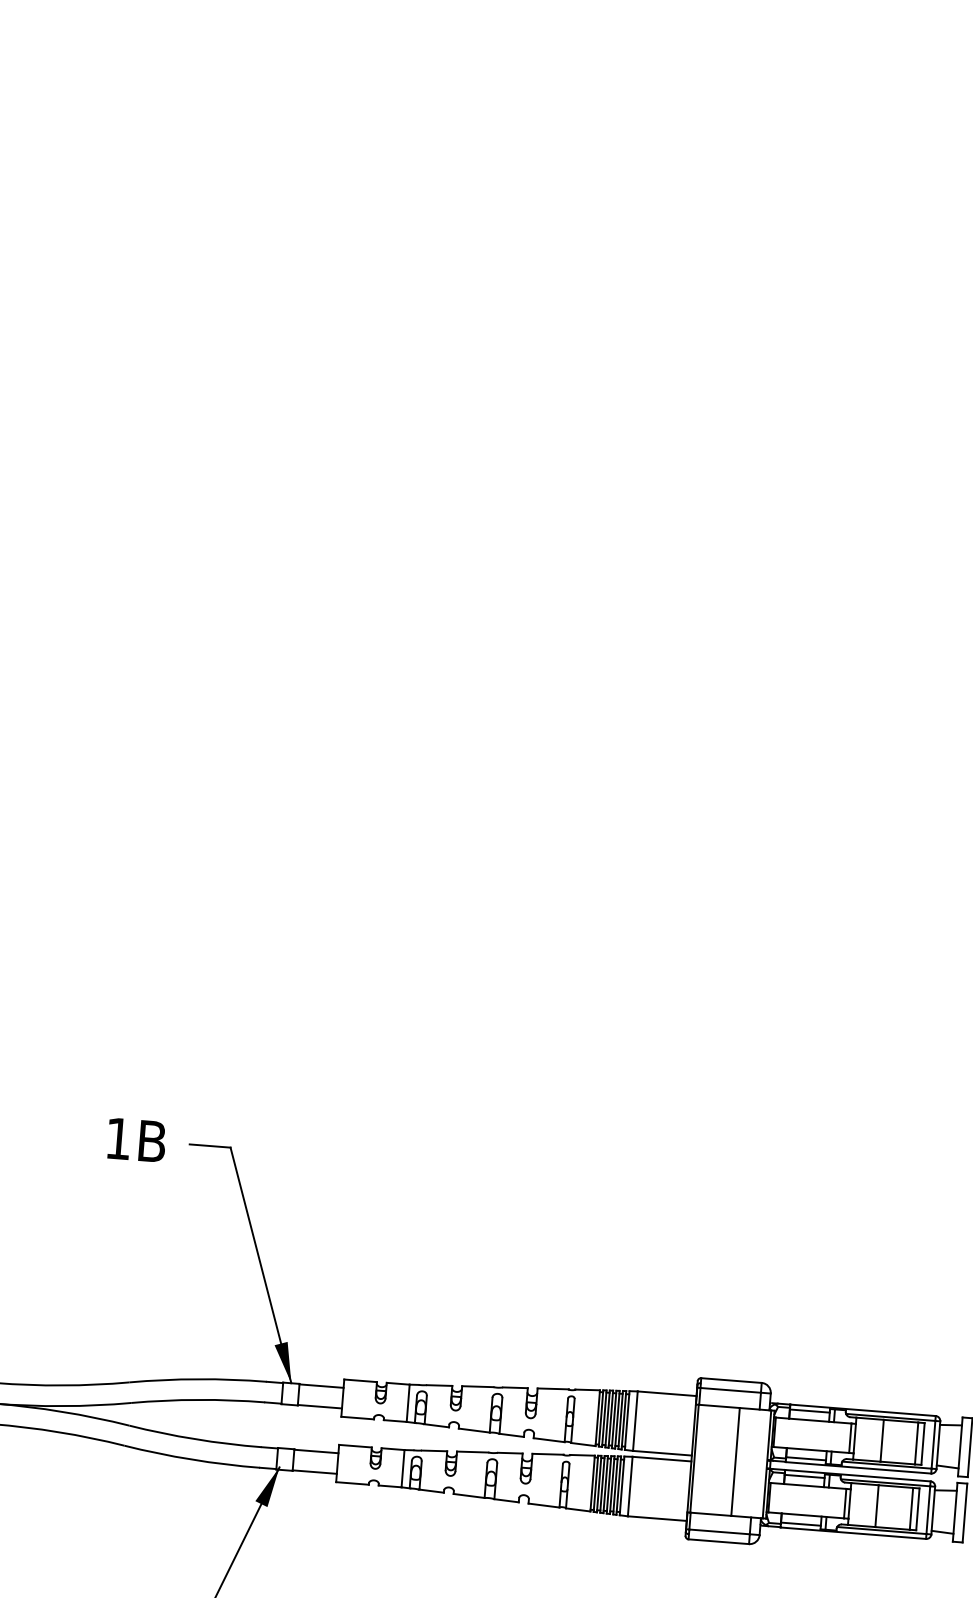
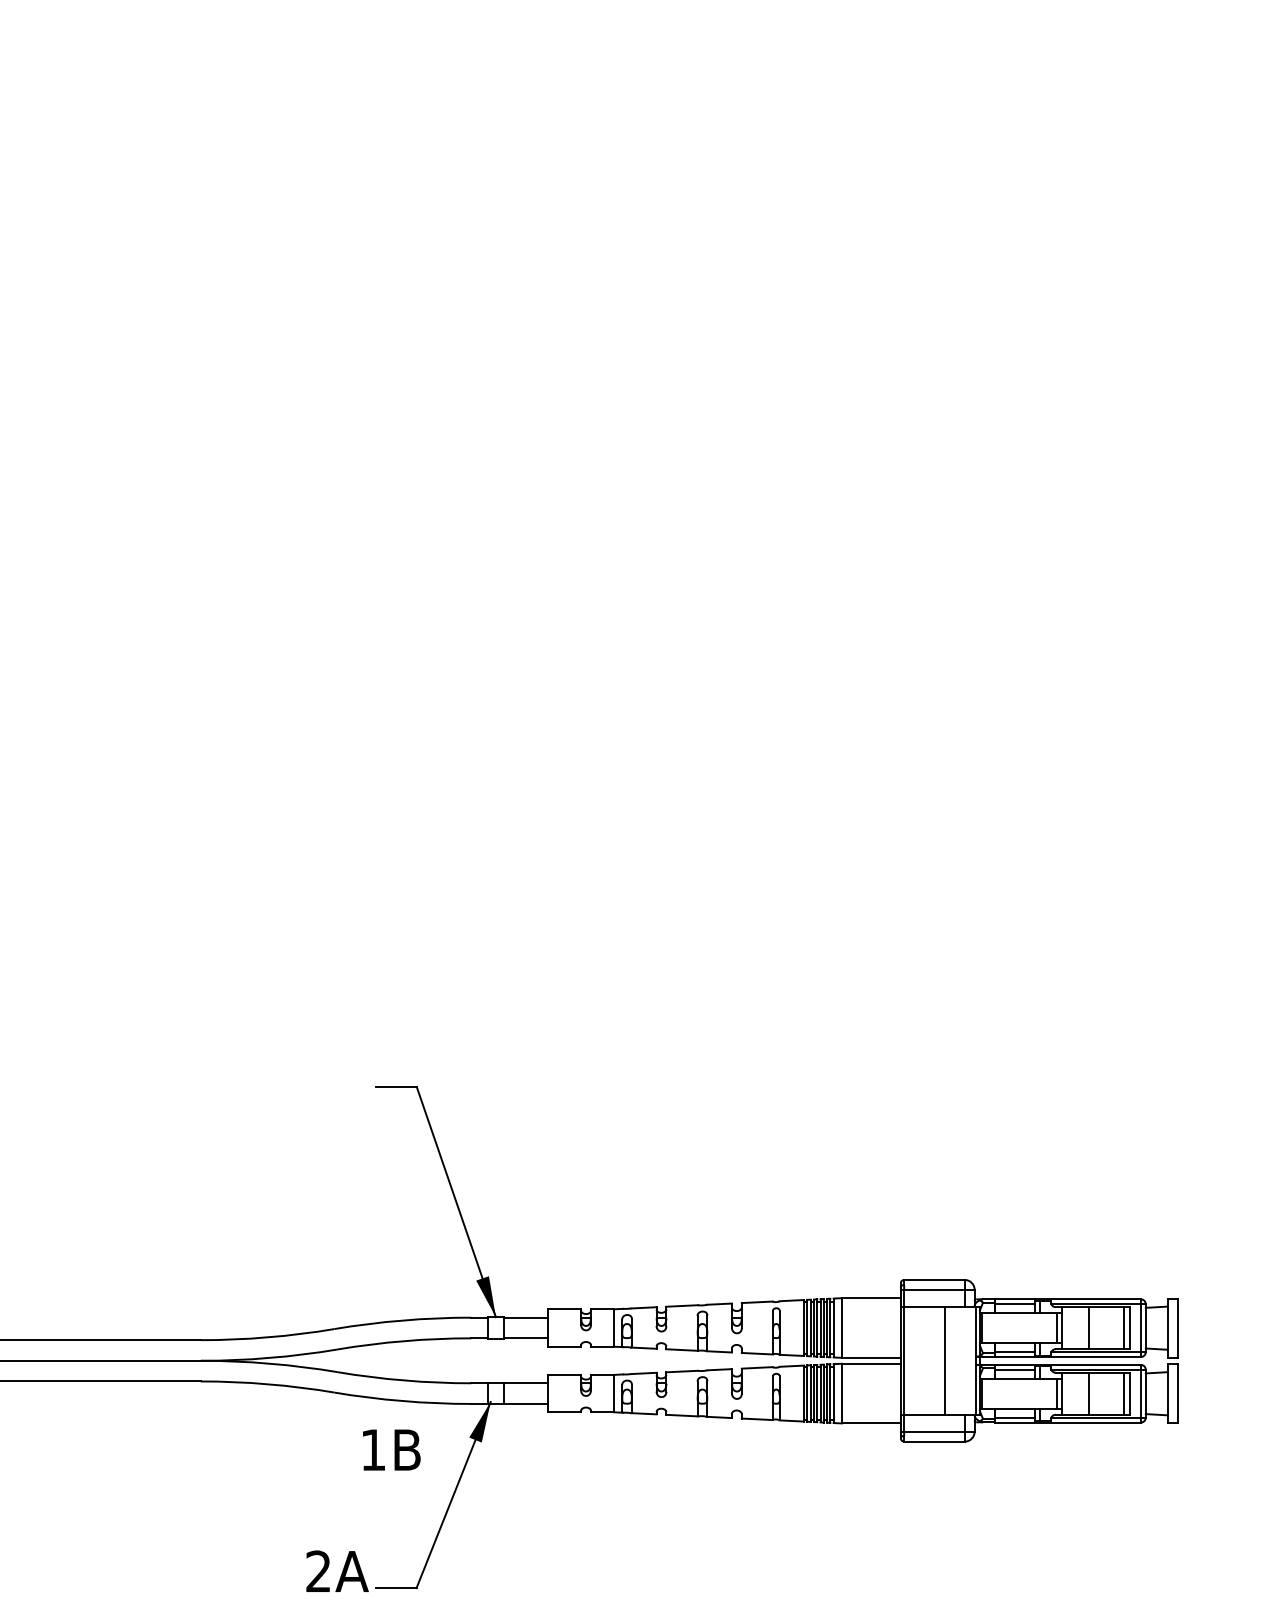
text: (136, 1139) -> (391, 1449), moved

